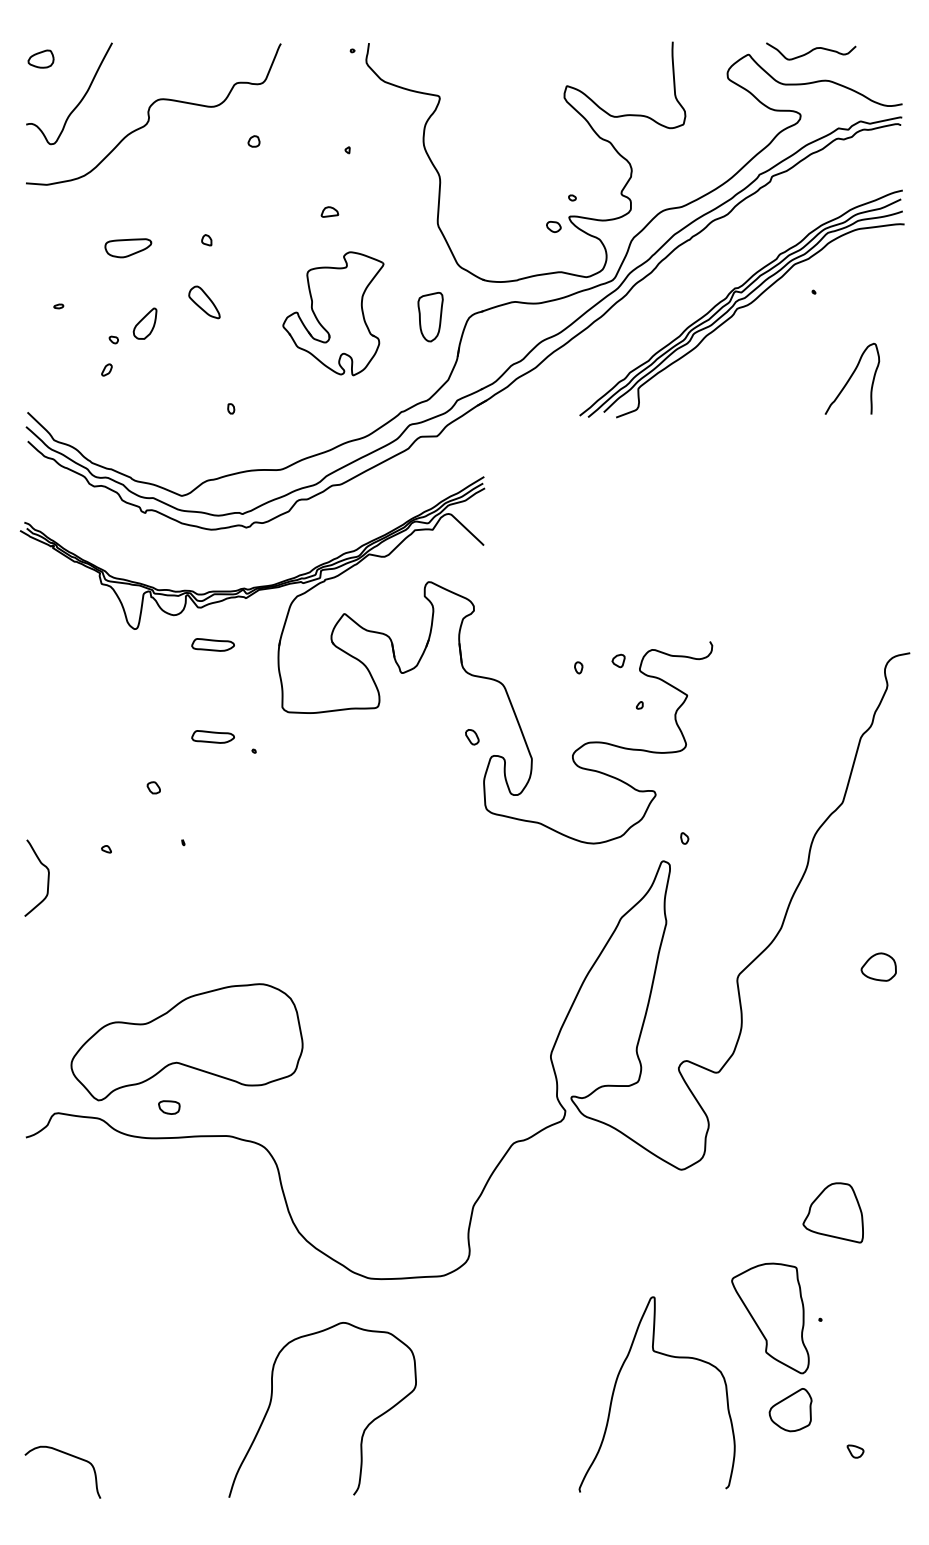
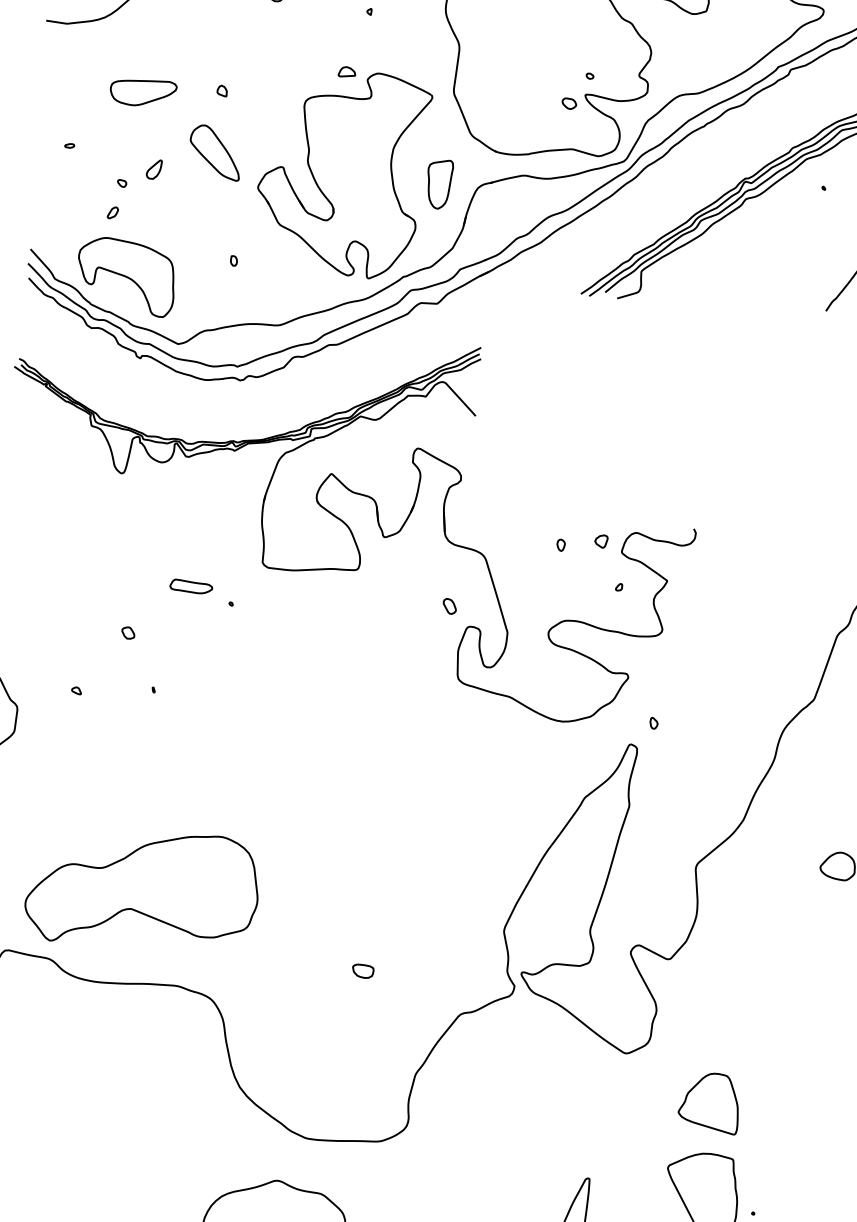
part: (128, 248) -> (143, 93), size x1.43
part: (204, 302) -> (215, 152), size x1.67
part: (333, 313) -> (343, 173), size x1.67
part: (144, 323) -> (153, 169), size x0.62
part: (124, 432) -> (125, 276), added
part: (212, 644) -> (197, 494), removed
part: (169, 1107) -> (363, 971), moved
part: (832, 1212) -> (708, 1102), moved

